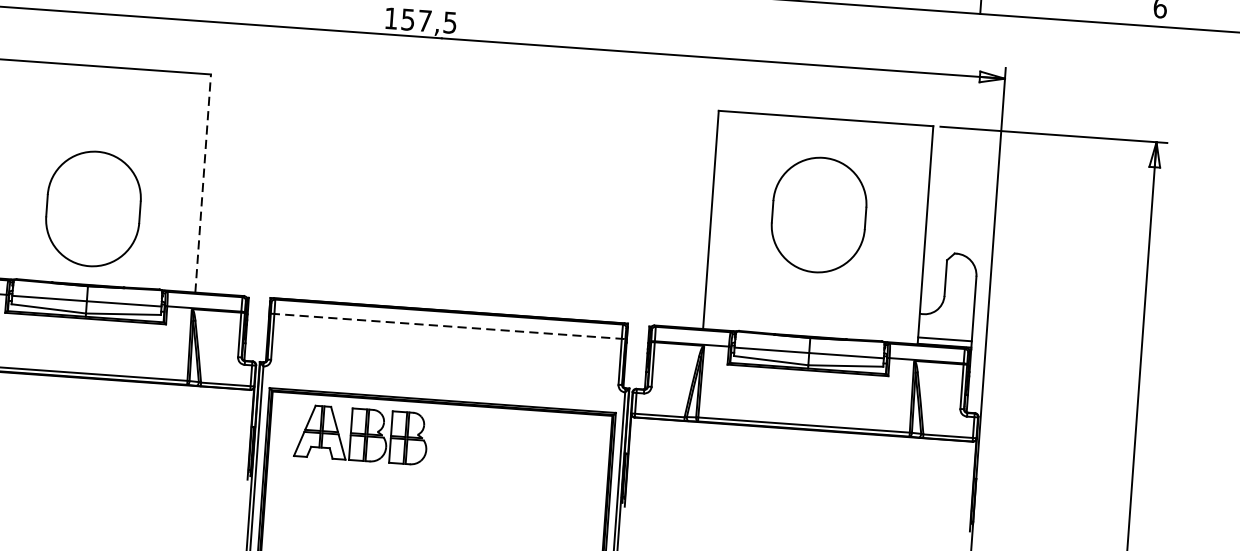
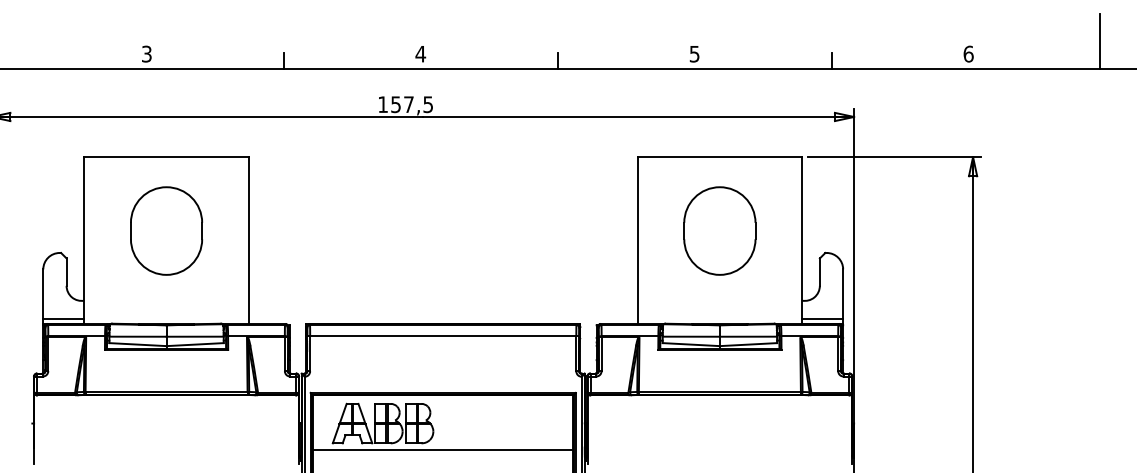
line: (202, 183) -> (248, 240), dashed -> solid
part: (93, 208) -> (166, 230), moved
line: (448, 326) -> (443, 336), dashed -> solid
line: (437, 475) -> (443, 450), added

